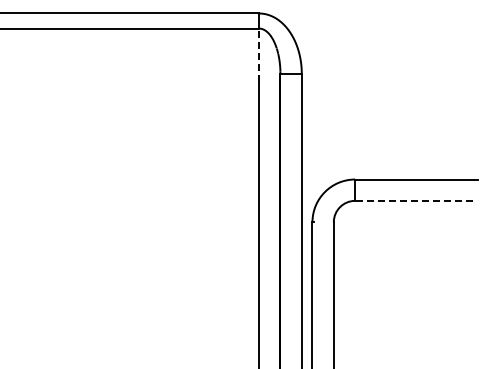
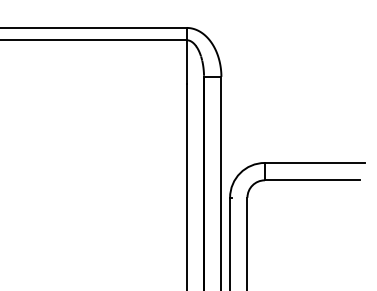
line: (259, 55) -> (187, 62), dashed -> solid
line: (413, 200) -> (312, 180), dashed -> solid

